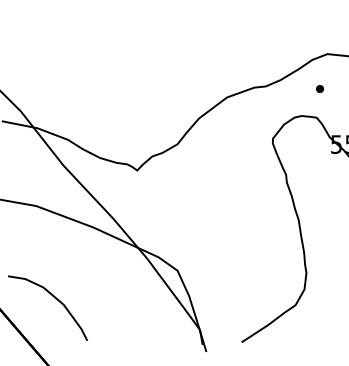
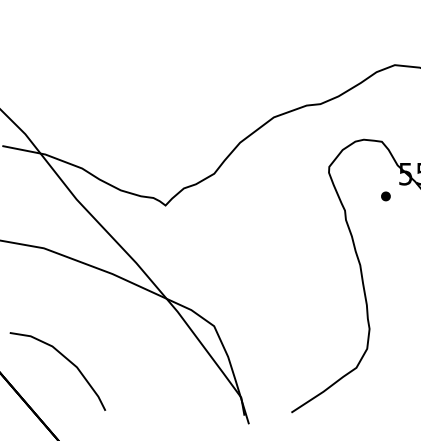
part: (319, 88) -> (385, 195), moved

